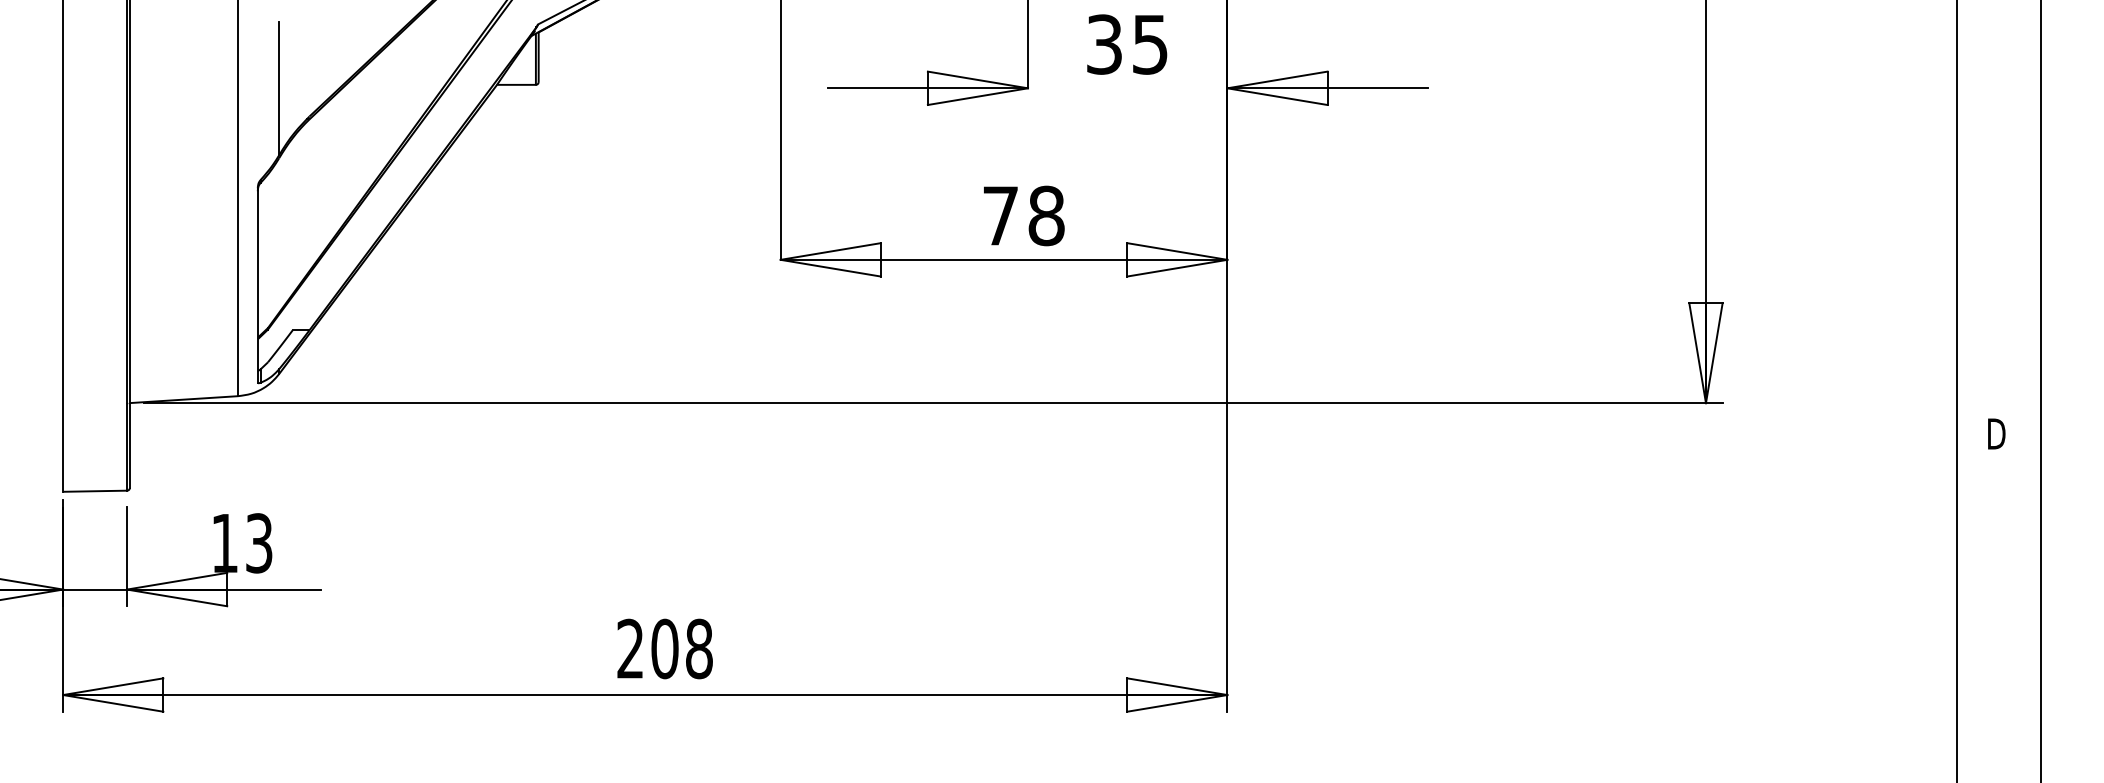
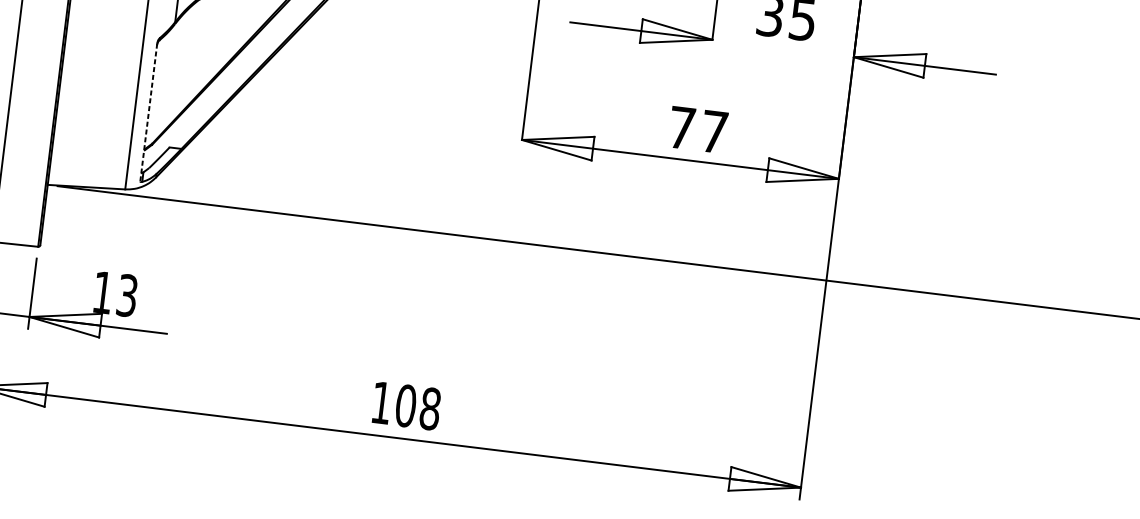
text: (1046, 215) -> (714, 131), 78 -> 77
line: (257, 285) -> (148, 112), solid -> dashed
text: (629, 648) -> (380, 402), 208 -> 108

